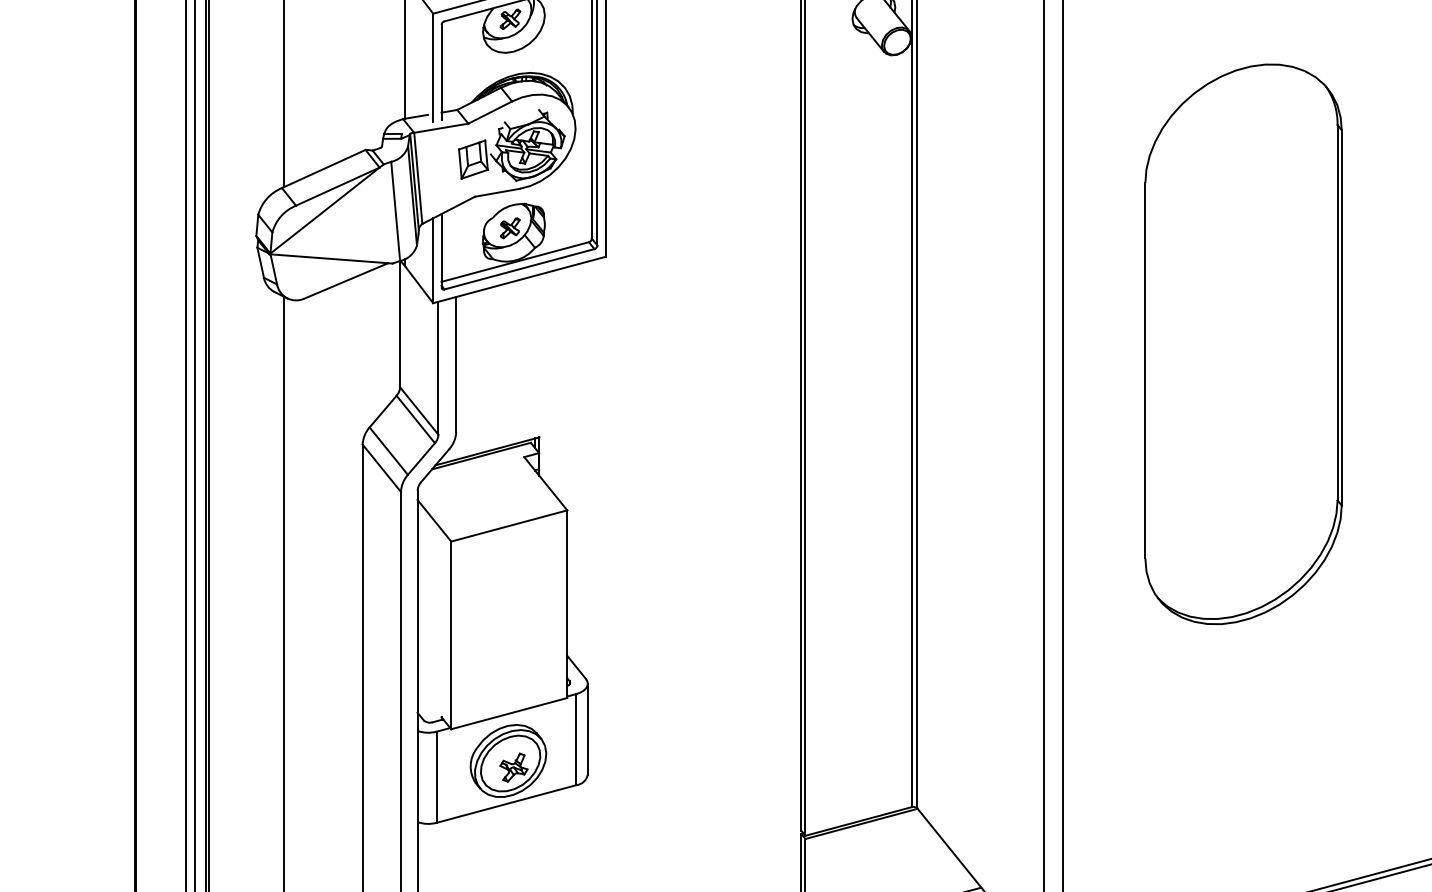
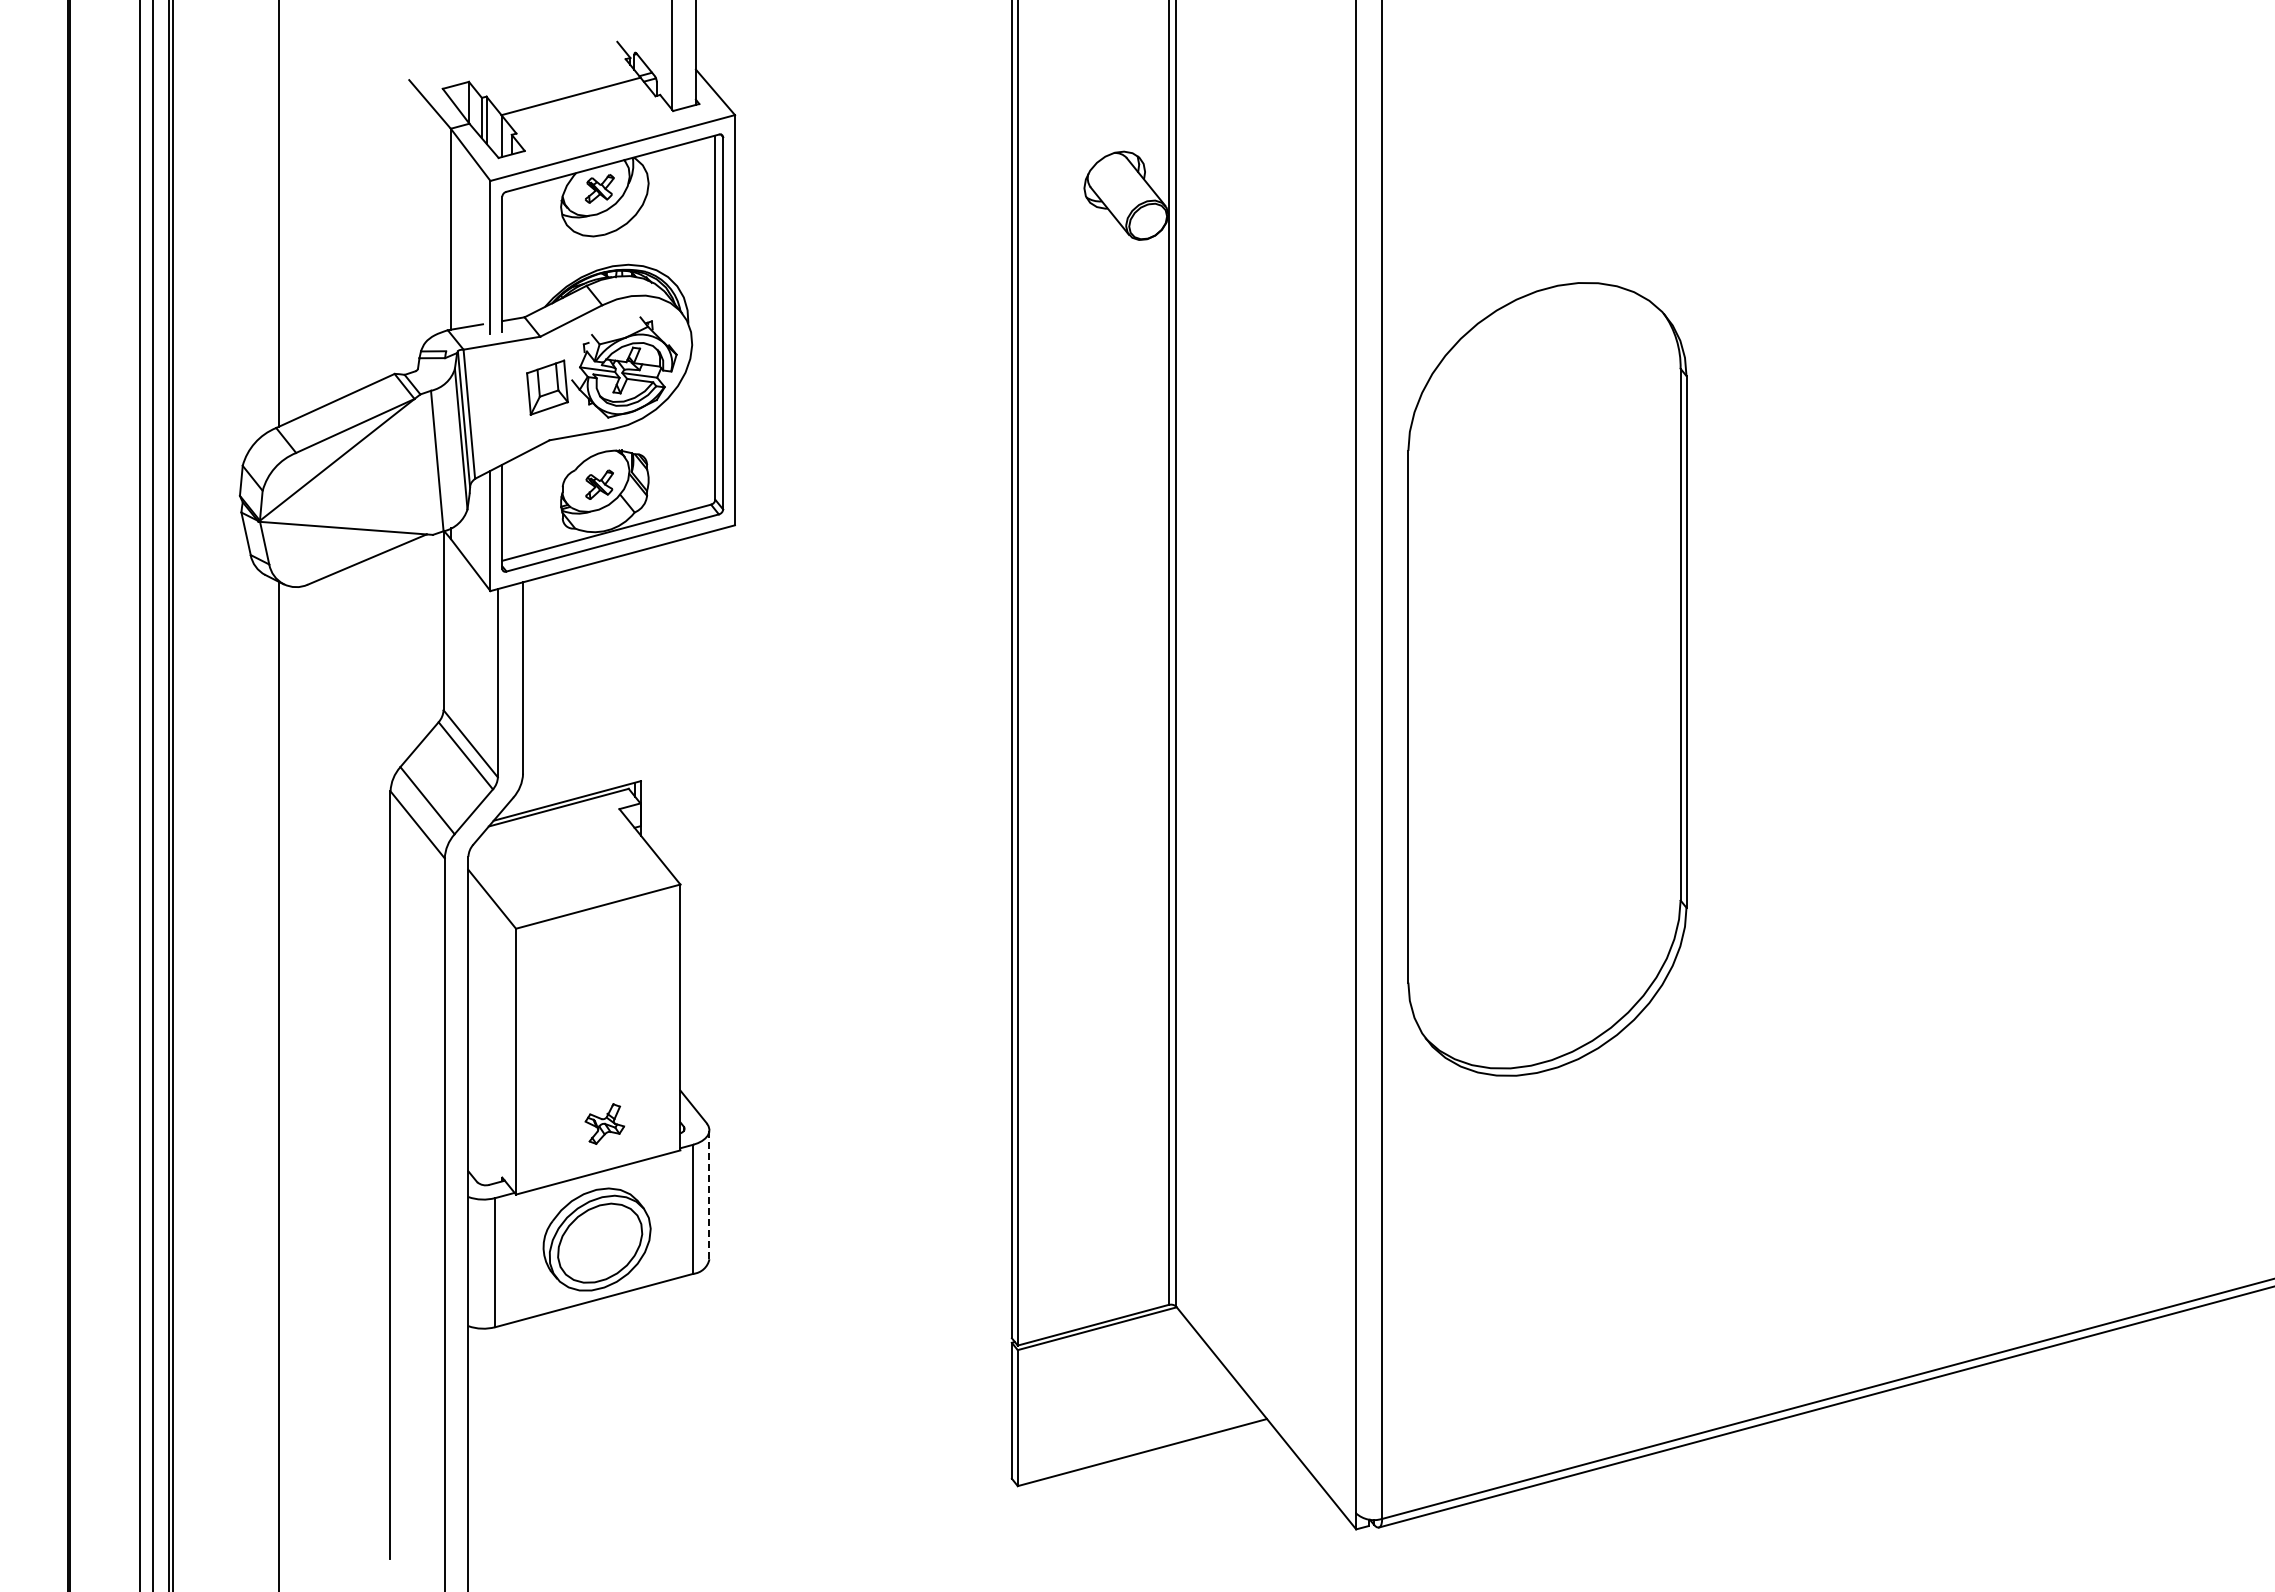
part: (1243, 344) -> (1547, 679), moved
line: (587, 729) -> (709, 1194), solid -> dashed
part: (513, 767) -> (604, 1123), moved

